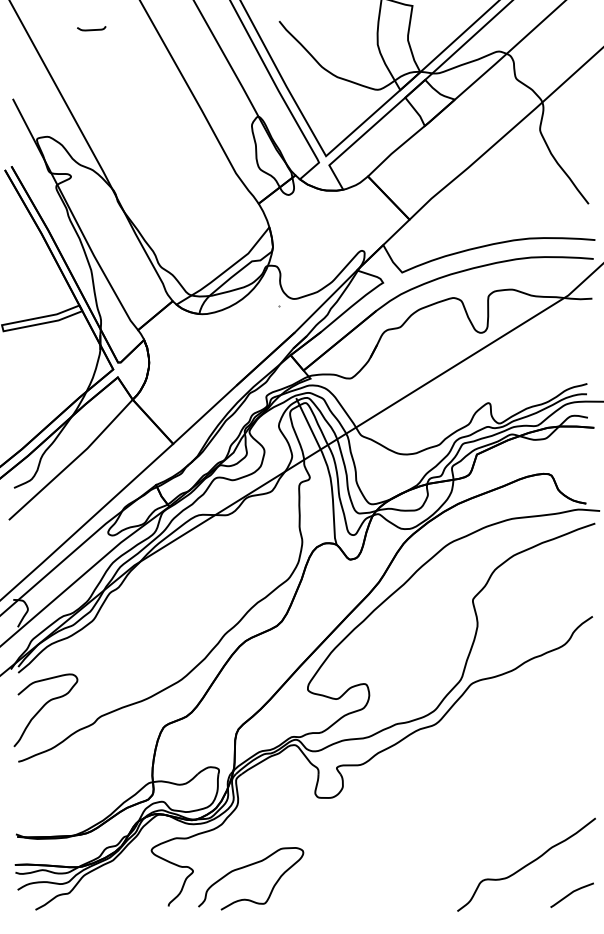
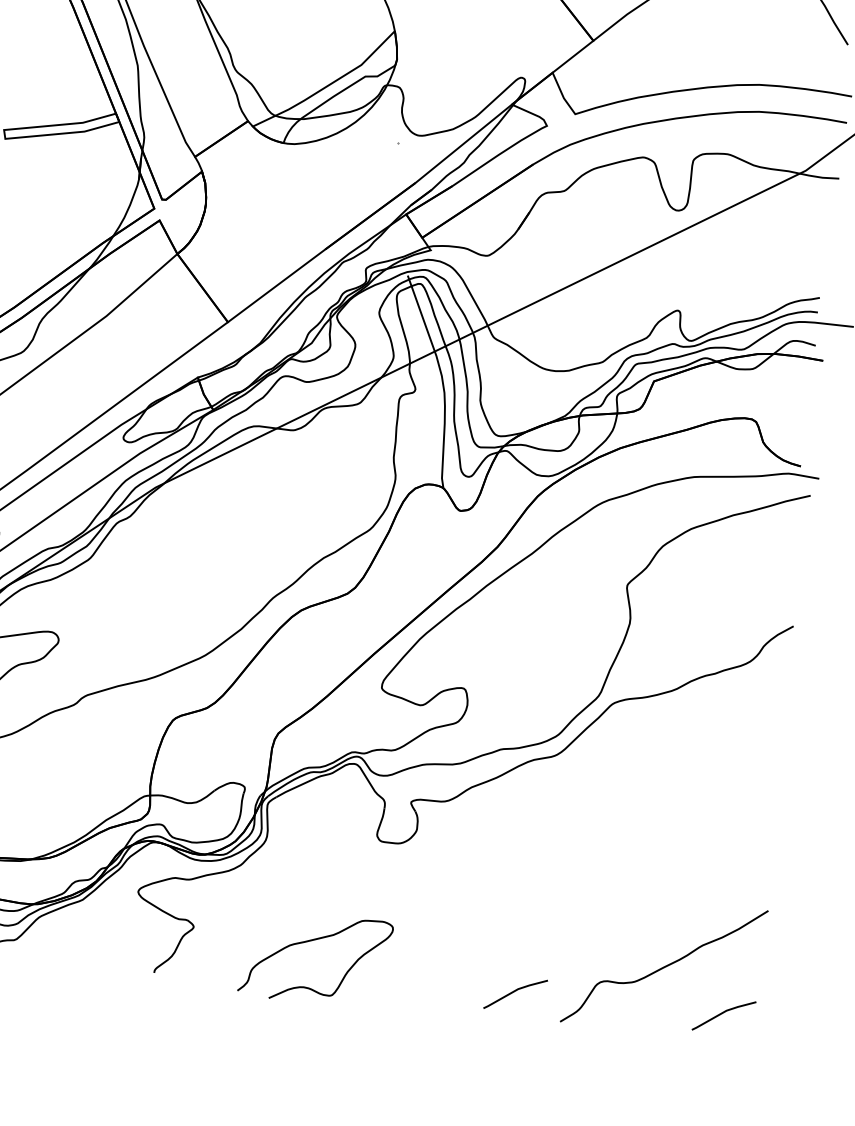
curve: (246, 867) -> (310, 942), moved
line: (423, 894) -> (514, 993), added

